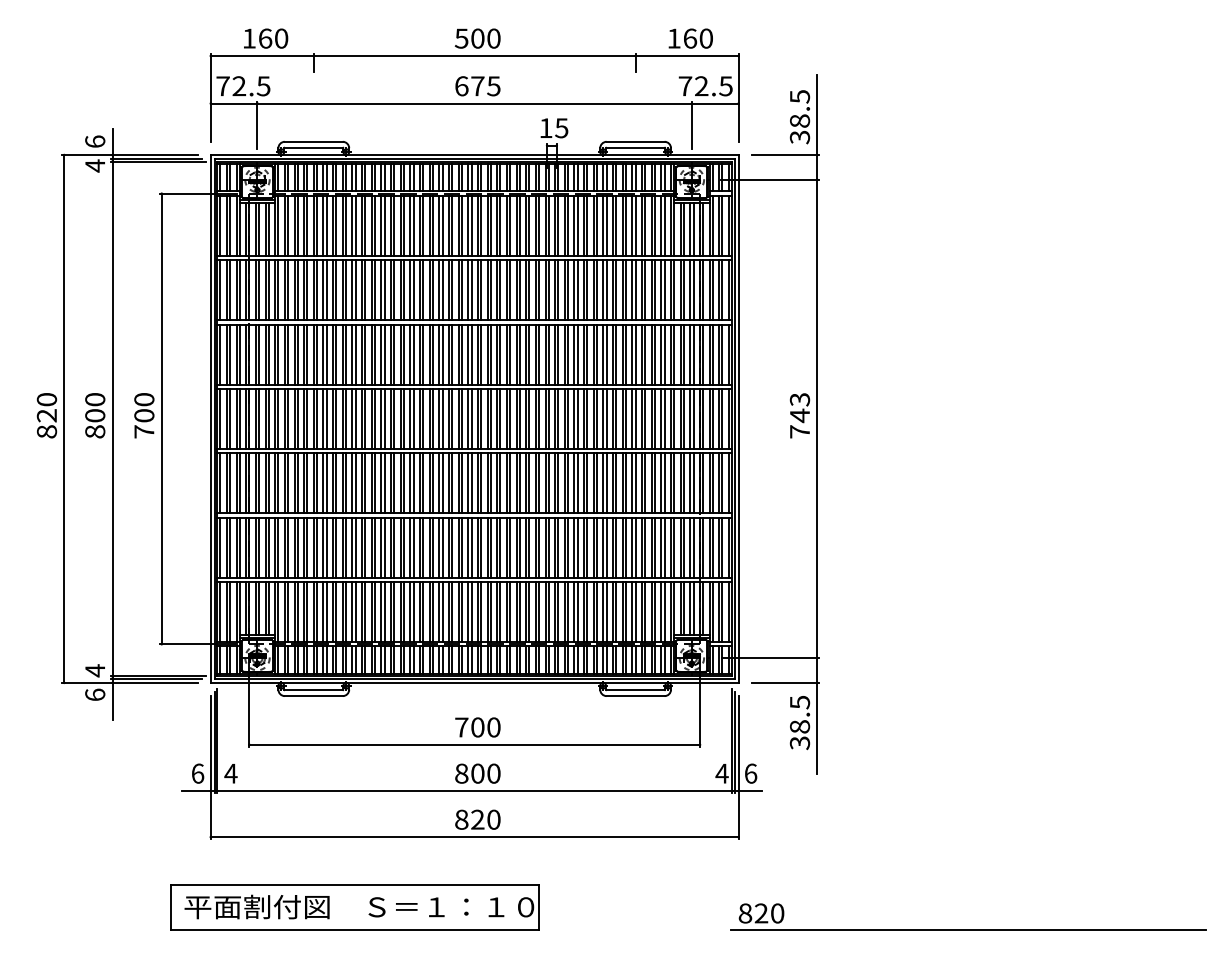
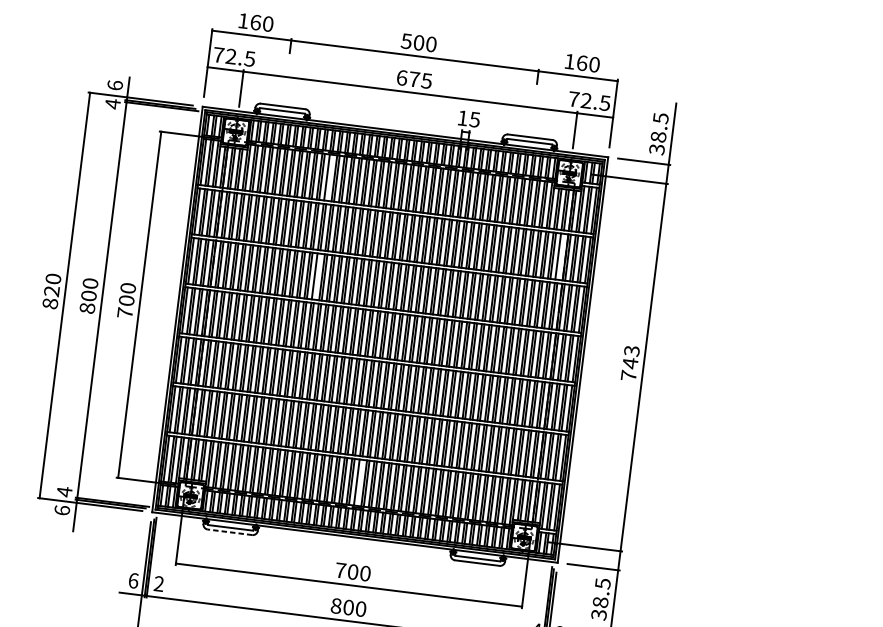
line: (384, 225) -> (329, 177), removed
line: (693, 290) -> (560, 257), removed
line: (384, 354) -> (317, 276), removed
line: (471, 611) -> (359, 482), removed
line: (313, 696) -> (229, 532), solid -> dashed
text: (230, 773) -> (158, 583), 4 -> 2

